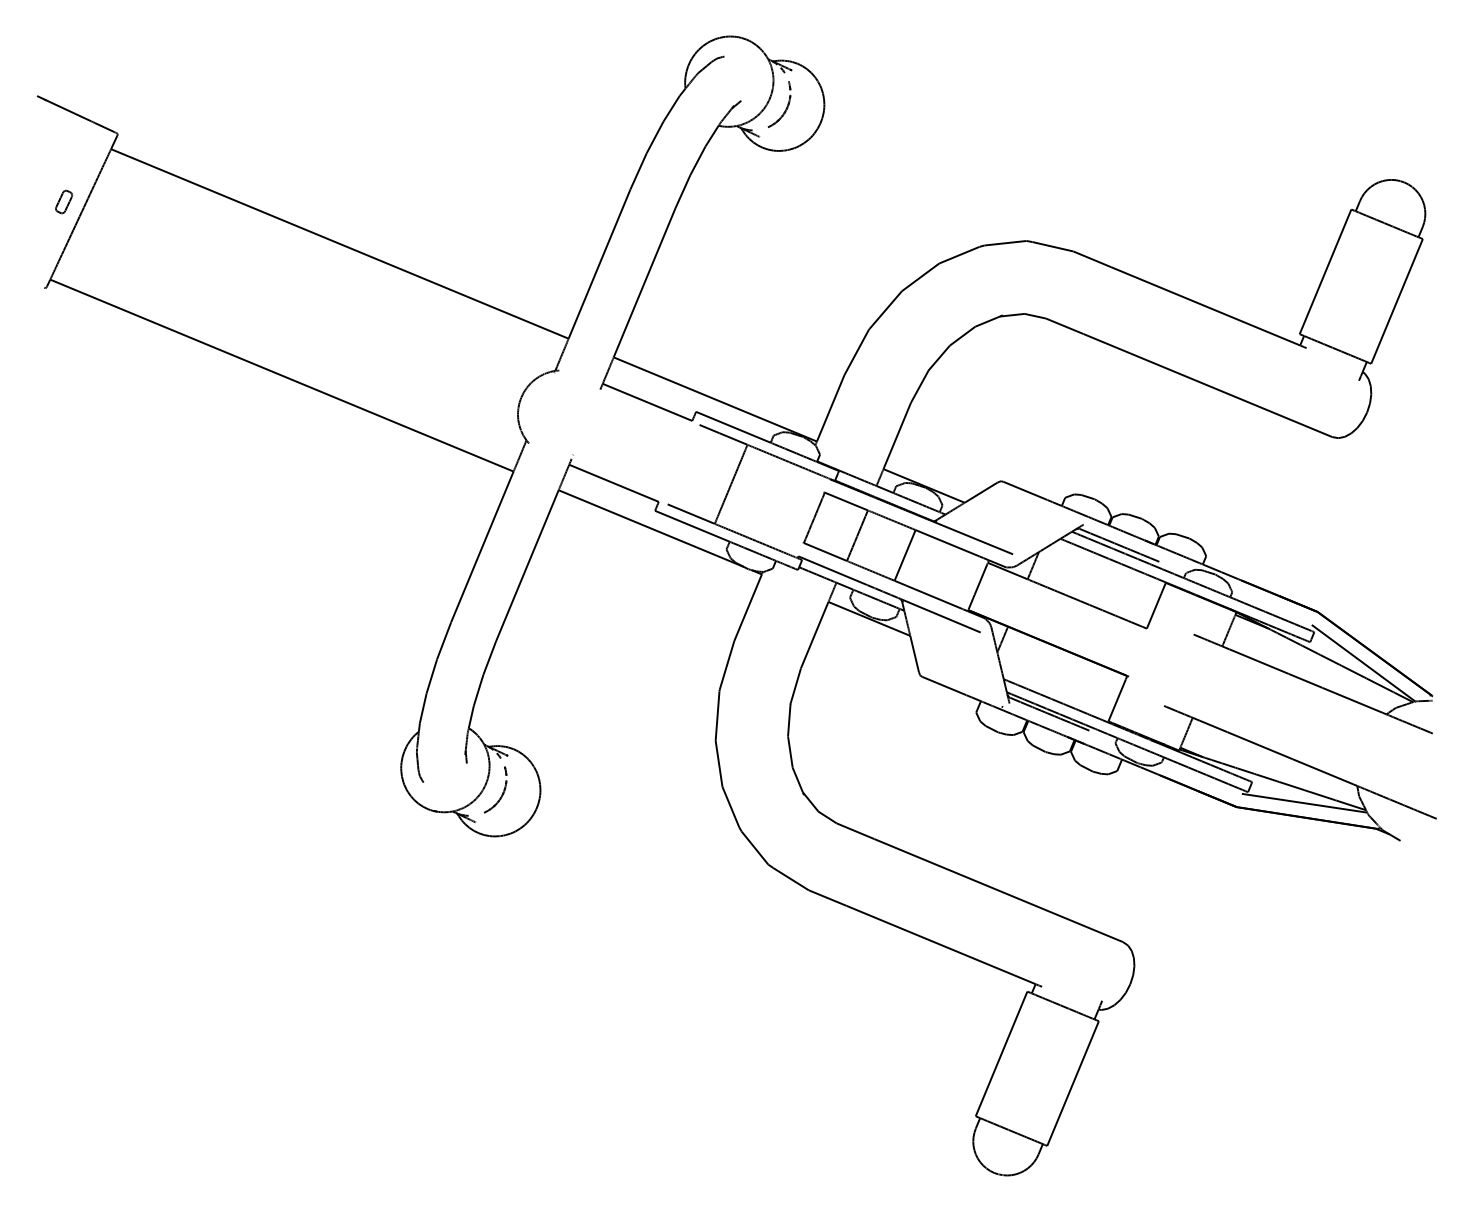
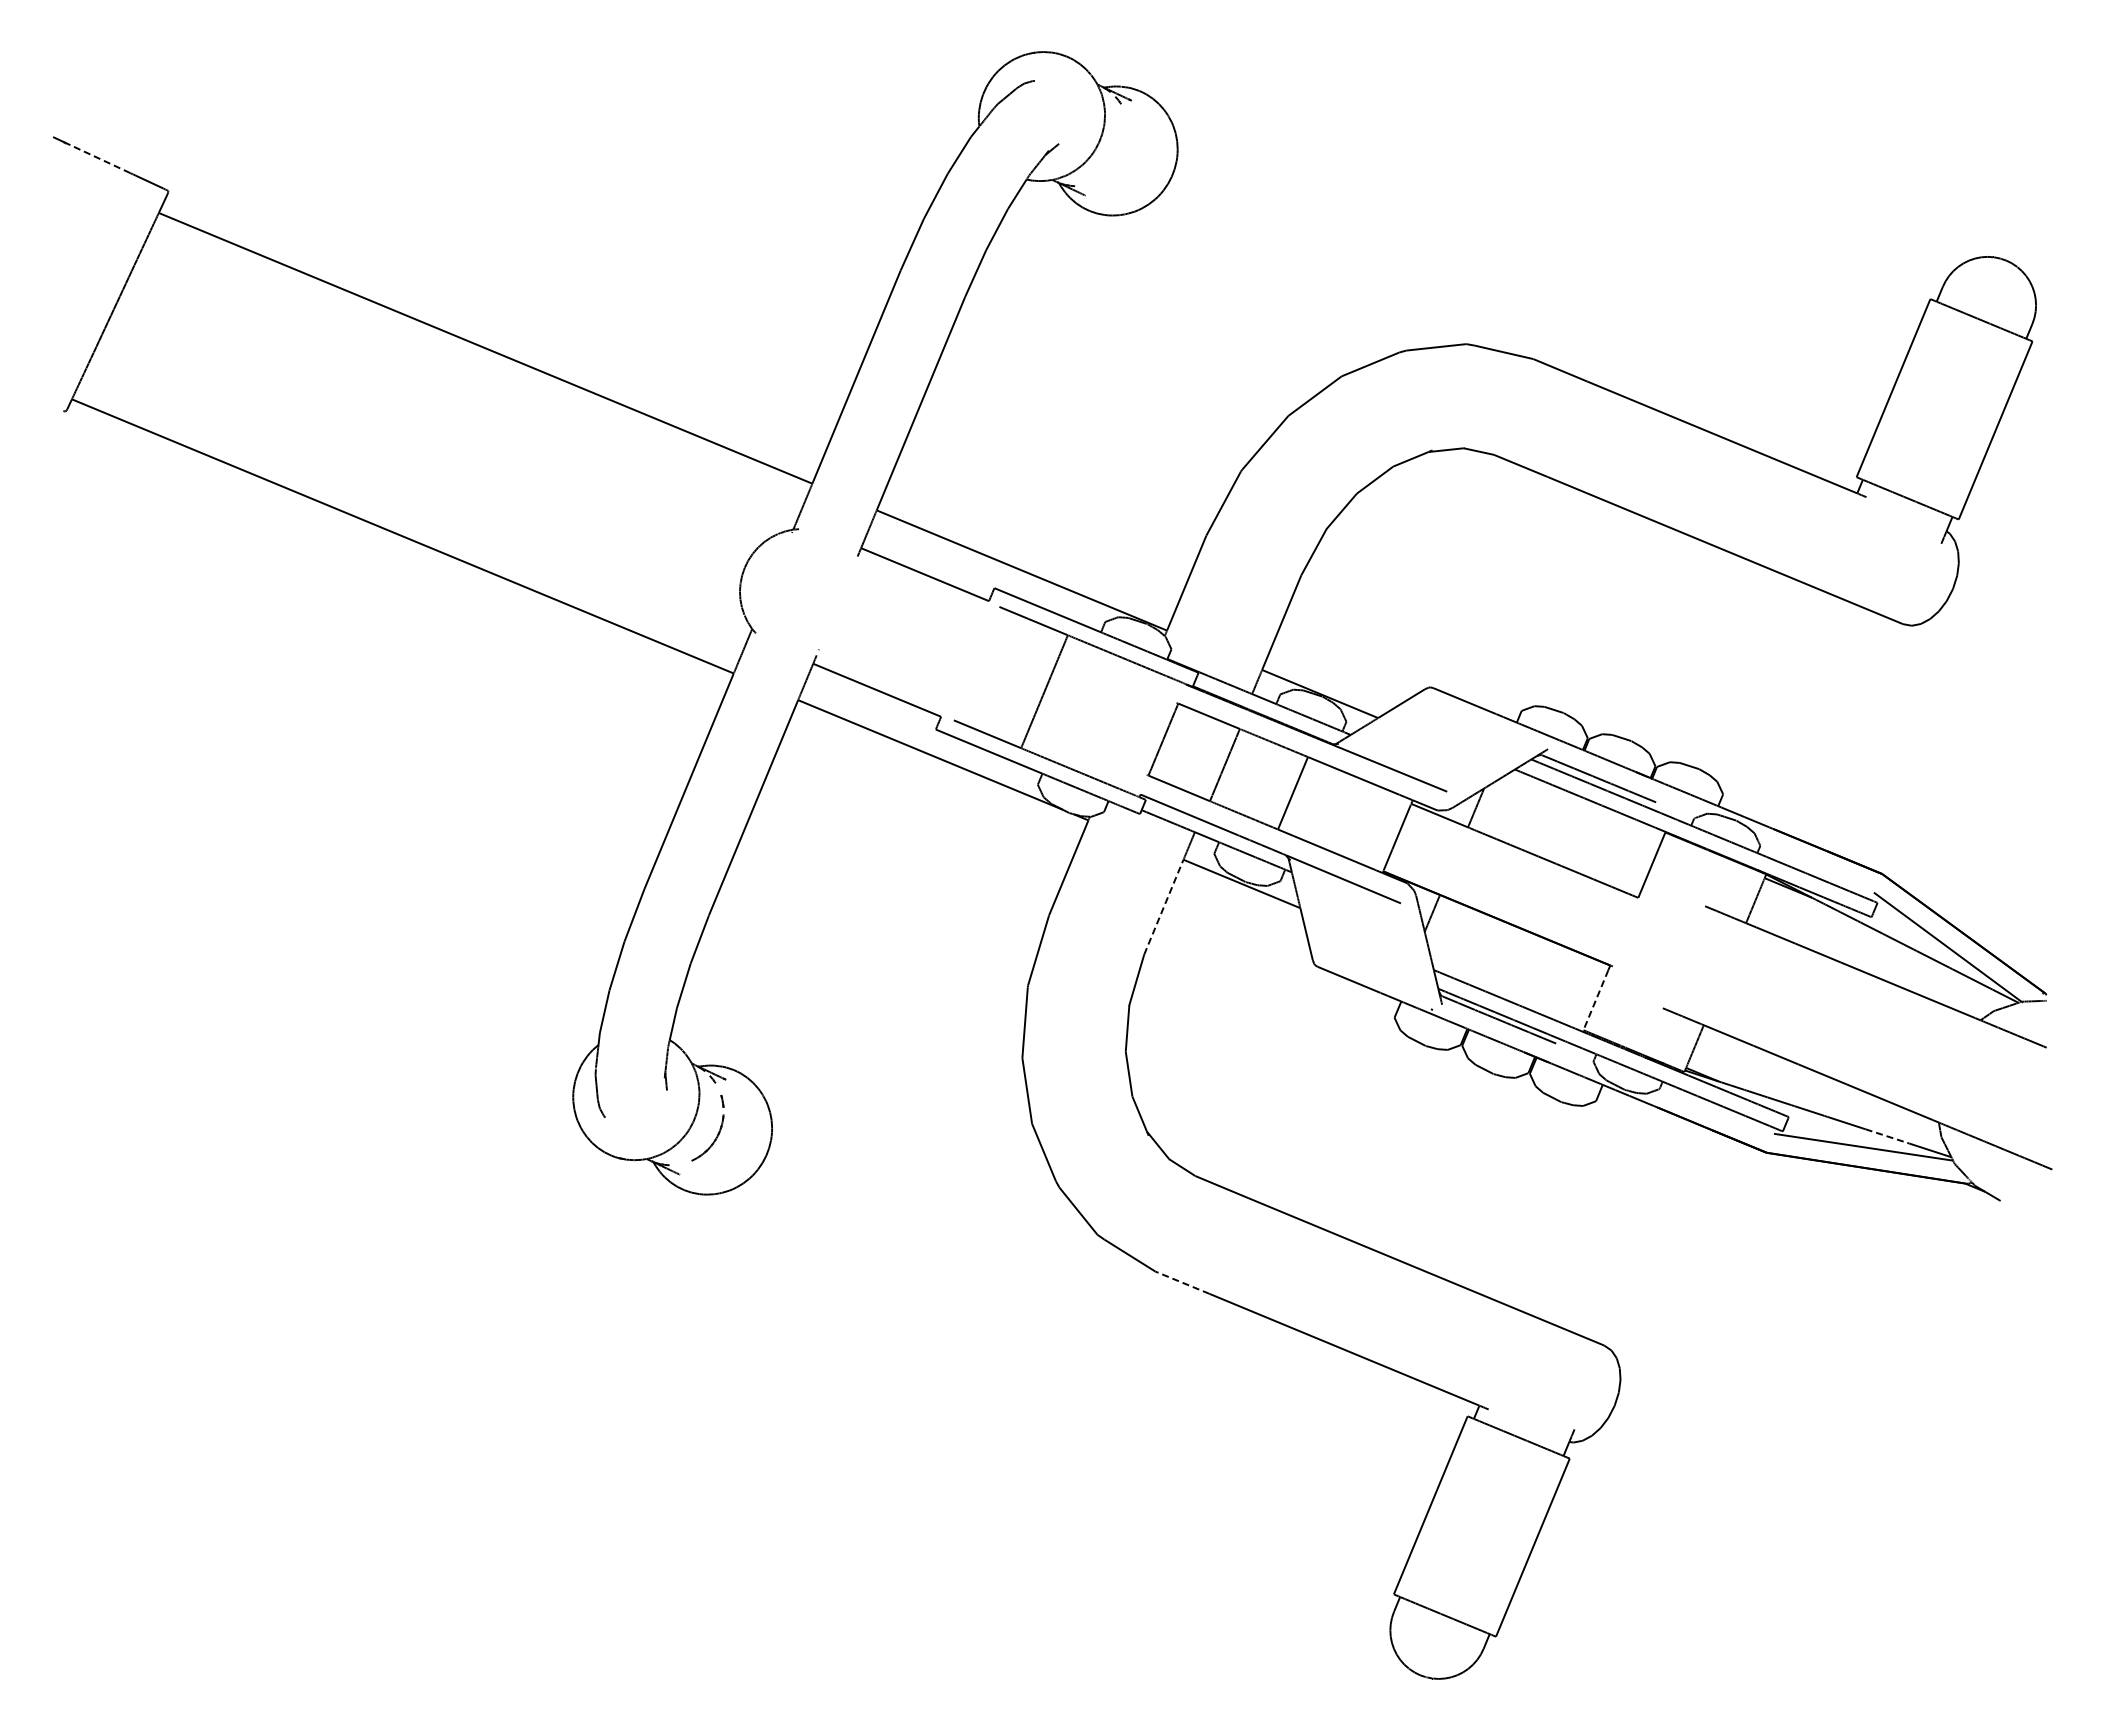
part: (786, 107) -> (1123, 153), removed
line: (68, 110) -> (97, 157), solid -> dashed
part: (63, 202) -> (91, 288), removed
line: (815, 634) -> (1164, 906), solid -> dashed
line: (1116, 700) -> (1595, 1000), solid -> dashed
line: (1320, 795) -> (1886, 1136), solid -> dashed
line: (827, 897) -> (1181, 1282), solid -> dashed

